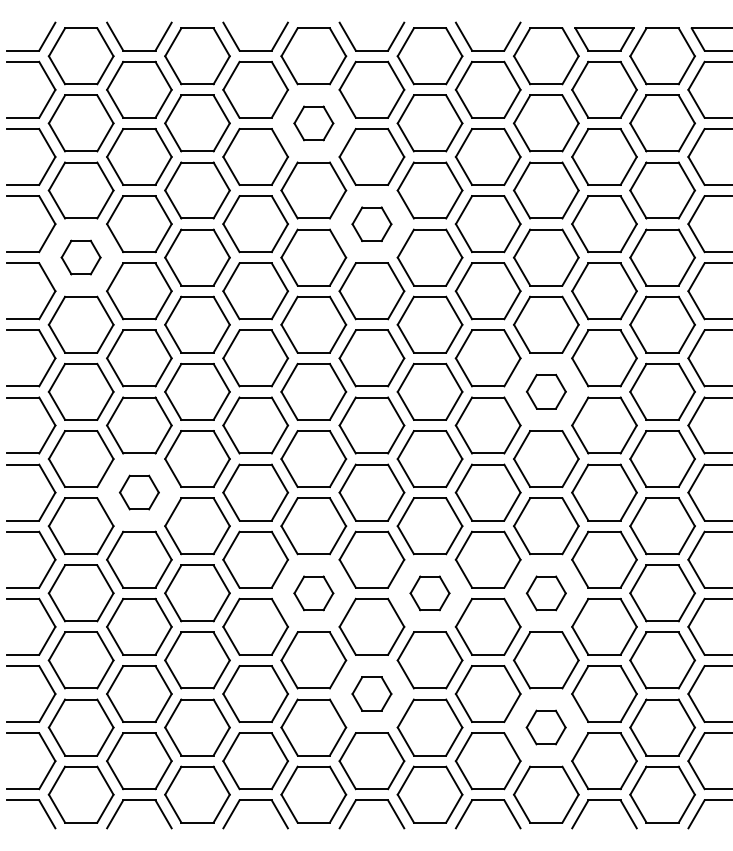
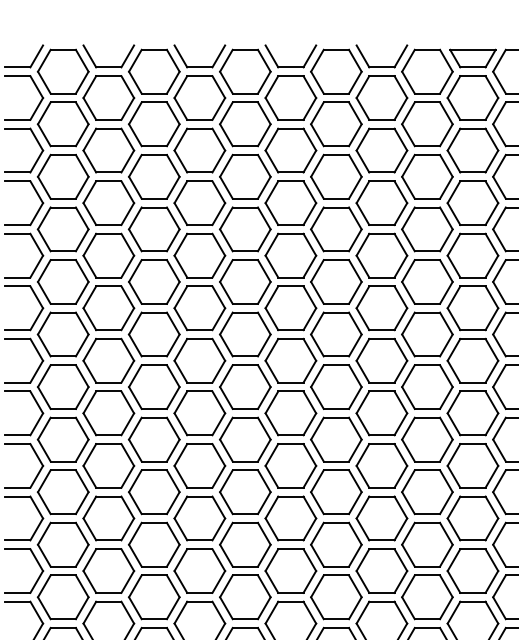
part: (313, 123) -> (245, 124), size x1.67
part: (371, 224) -> (290, 203), size x1.67
part: (80, 257) -> (62, 229), size x1.67
part: (546, 391) -> (427, 334), size x1.67
part: (139, 492) -> (108, 413), size x1.67
part: (313, 593) -> (245, 492), size x1.67
part: (429, 593) -> (335, 492), size x1.67
part: (546, 593) -> (427, 492), size x1.67
part: (371, 693) -> (290, 570), size x1.67
part: (545, 727) -> (426, 597), size x1.67

